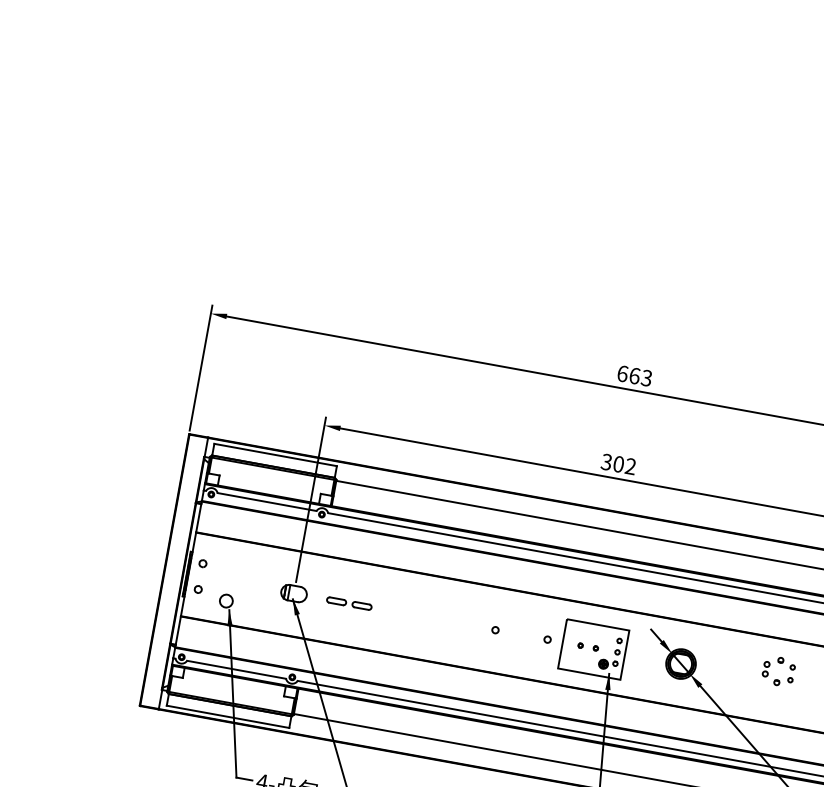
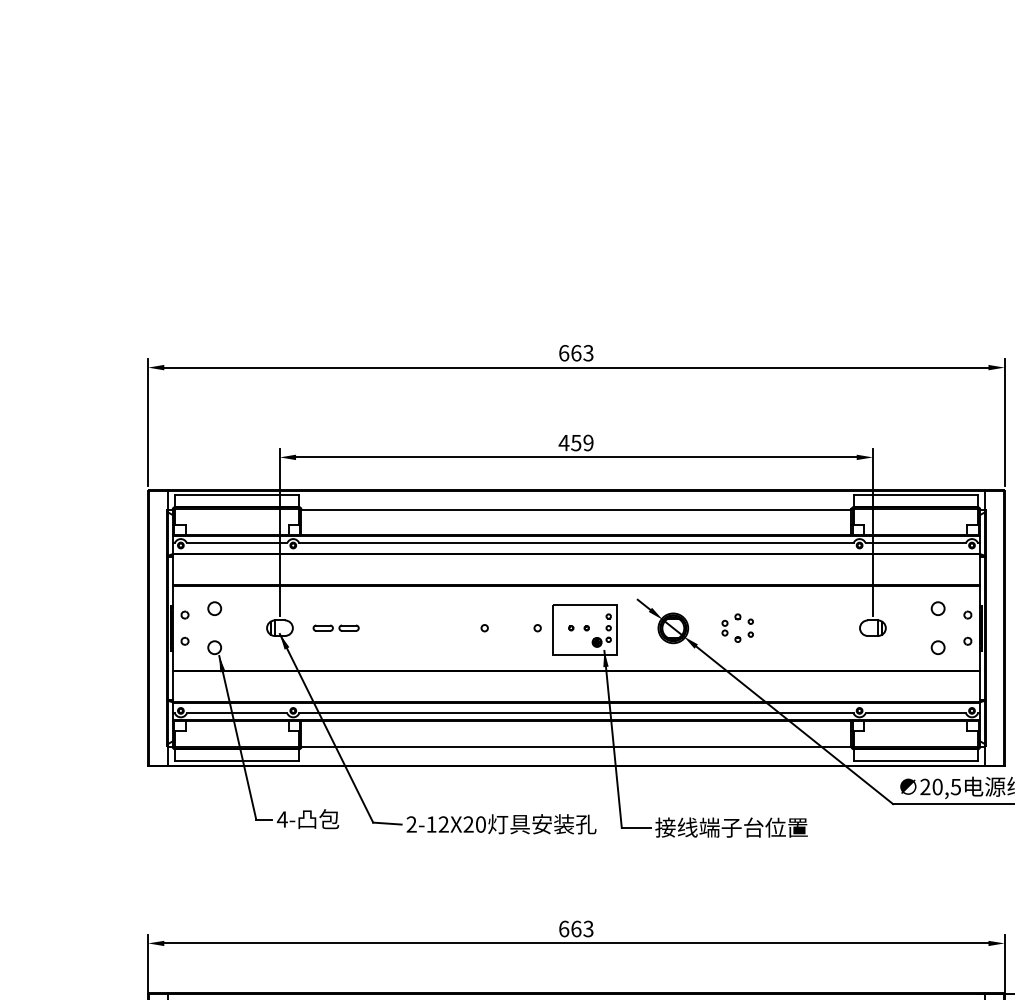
text: (618, 463) -> (575, 442), 302 -> 459
circle: (233, 562) -> (214, 608), added
part: (779, 663) -> (737, 620), moved

